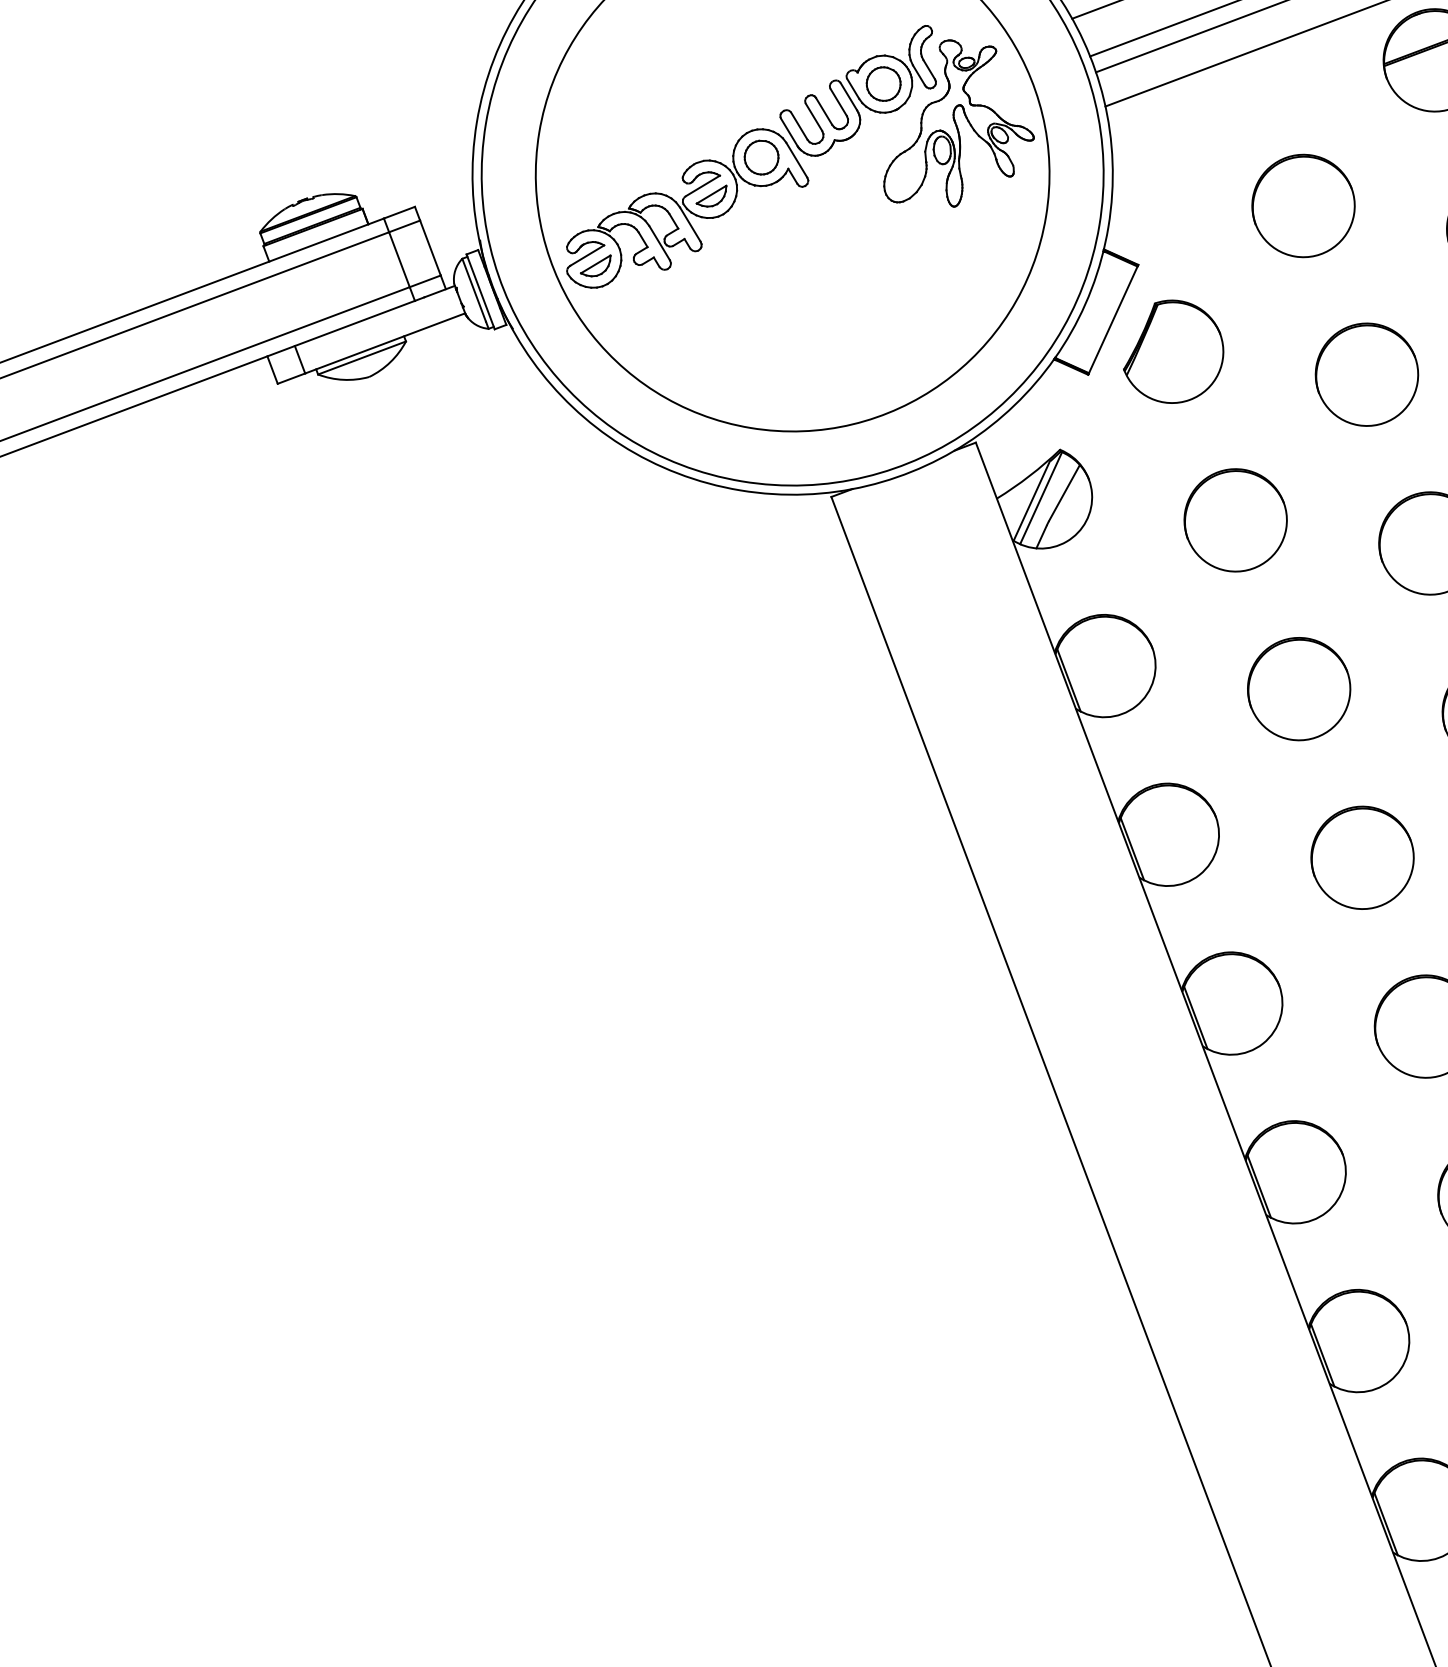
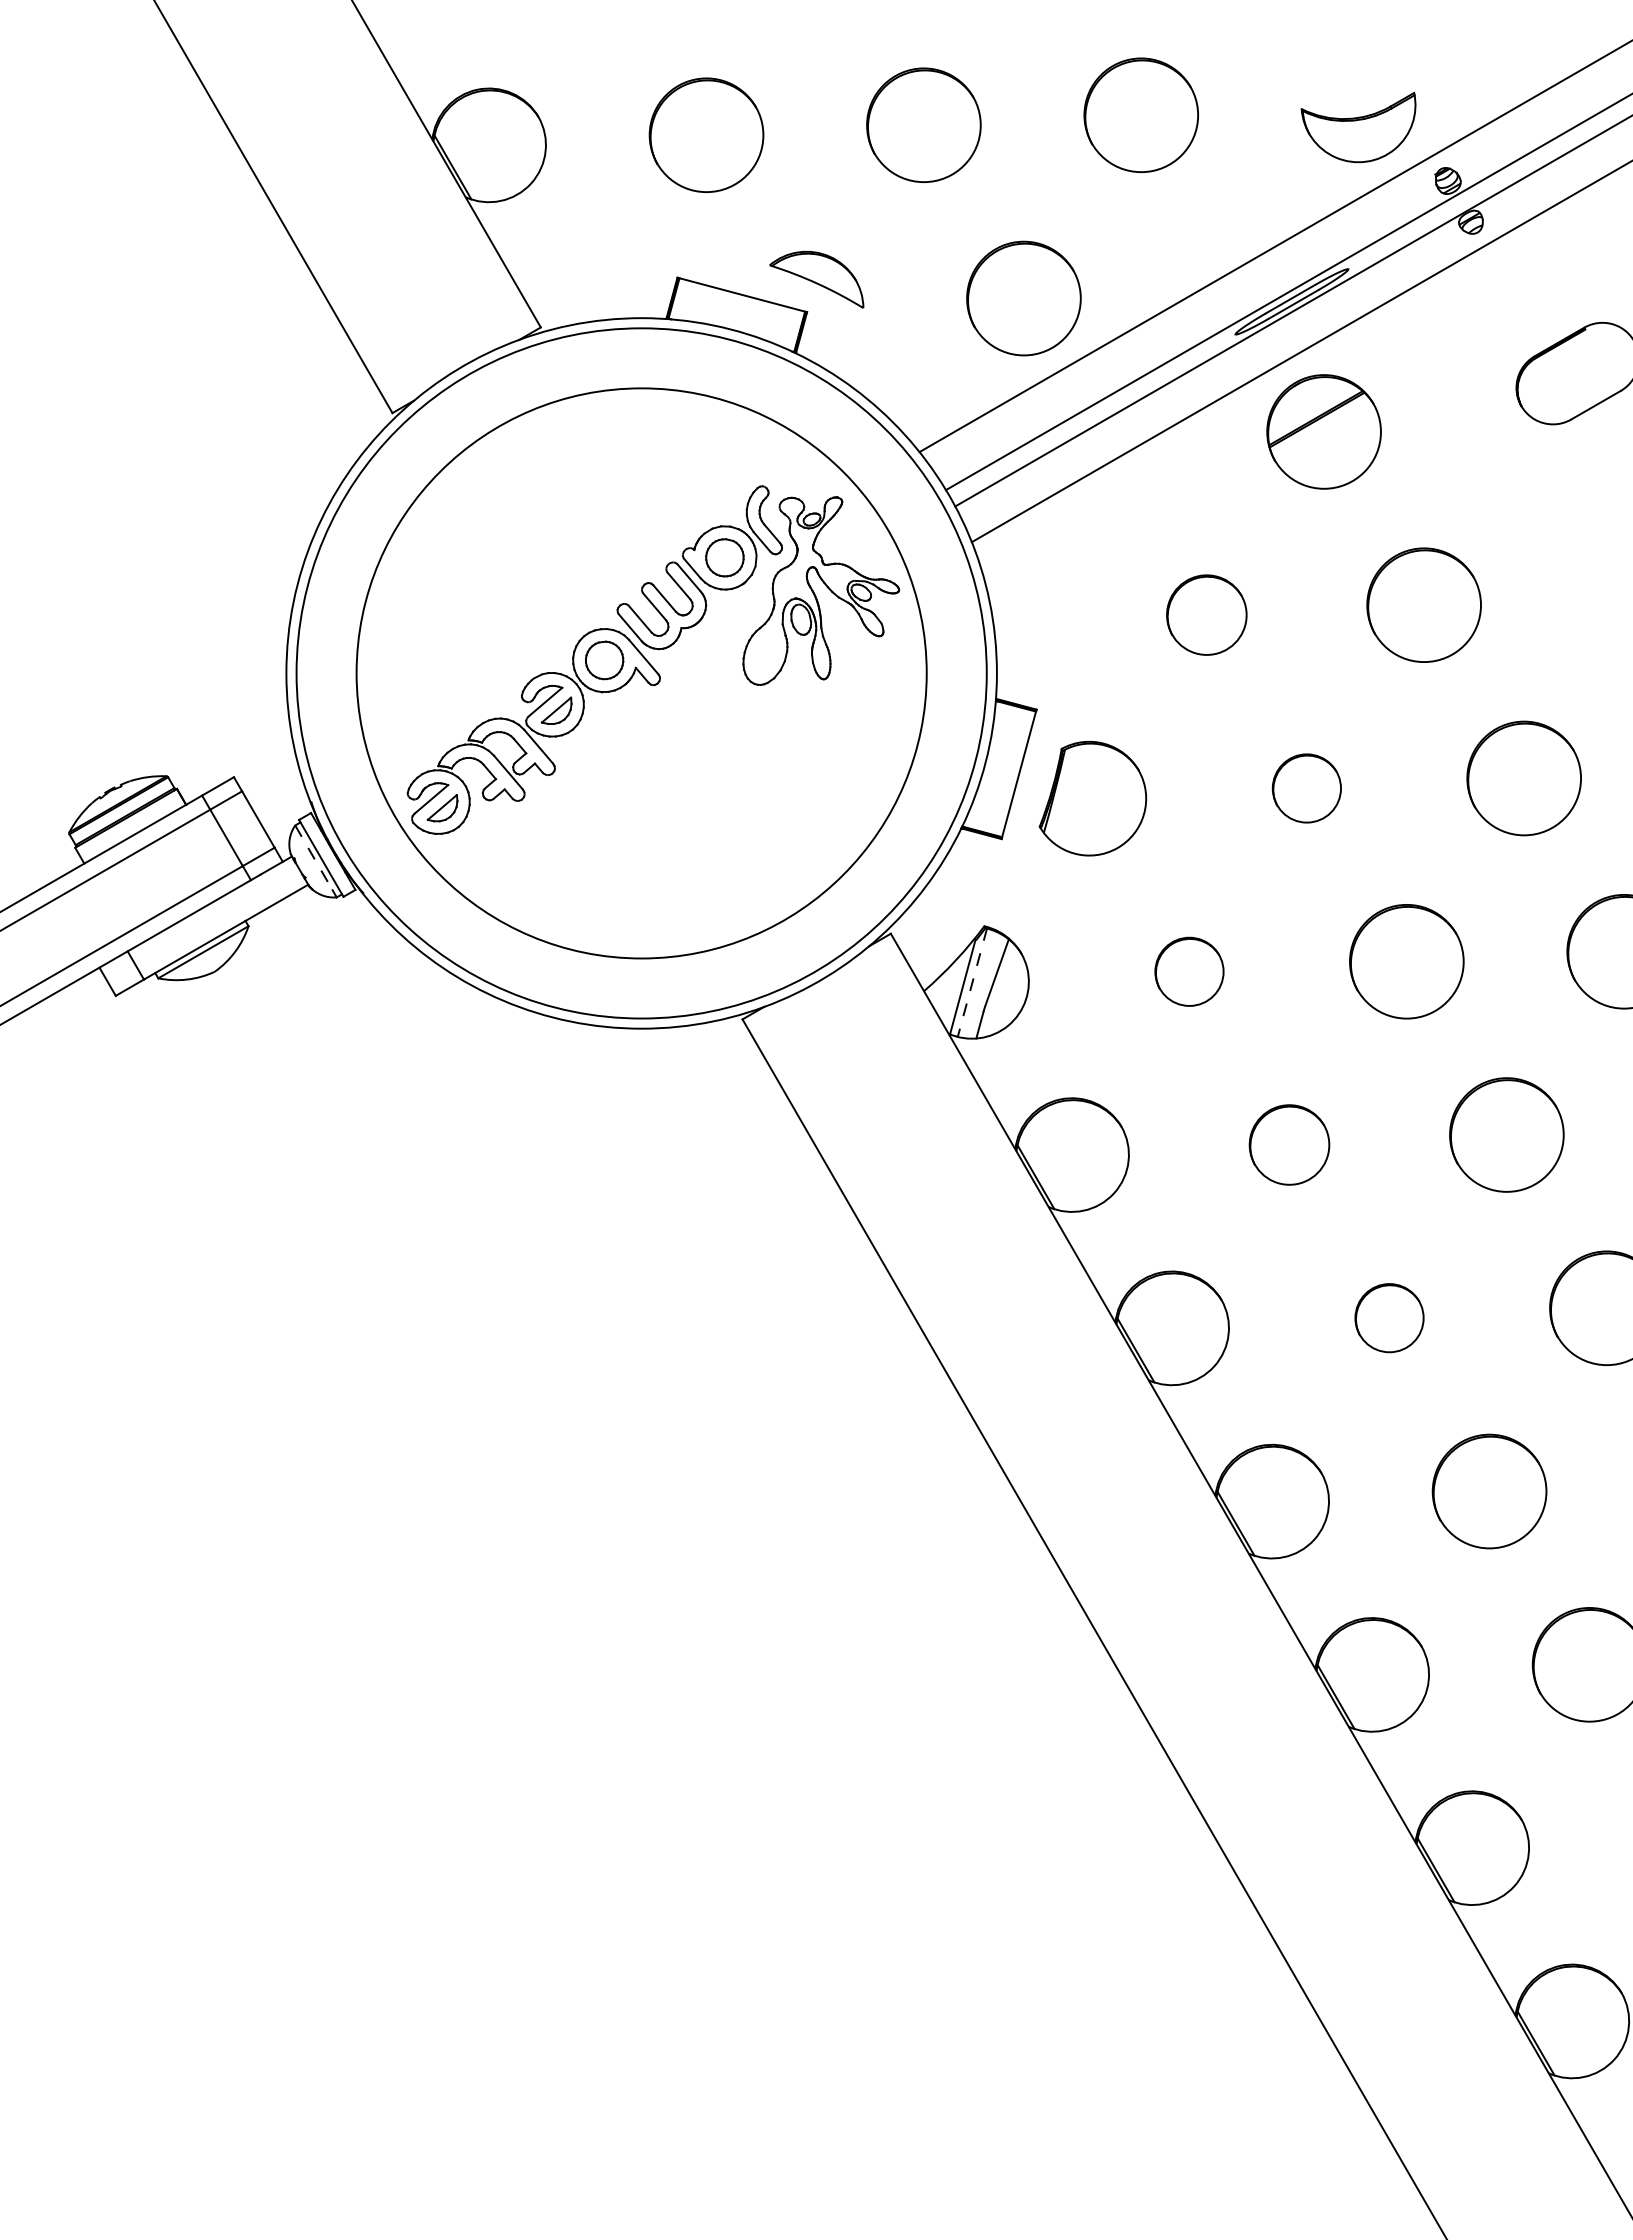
part: (1303, 205) -> (1206, 614), size x0.7
line: (474, 290) -> (314, 858), solid -> dashed
part: (1366, 374) -> (1306, 788), size x0.6
line: (1041, 498) -> (972, 982), solid -> dashed
part: (1235, 520) -> (1189, 971), size x0.6
part: (1299, 688) -> (1289, 1144), size x0.7
part: (1362, 857) -> (1389, 1317), size x0.6

